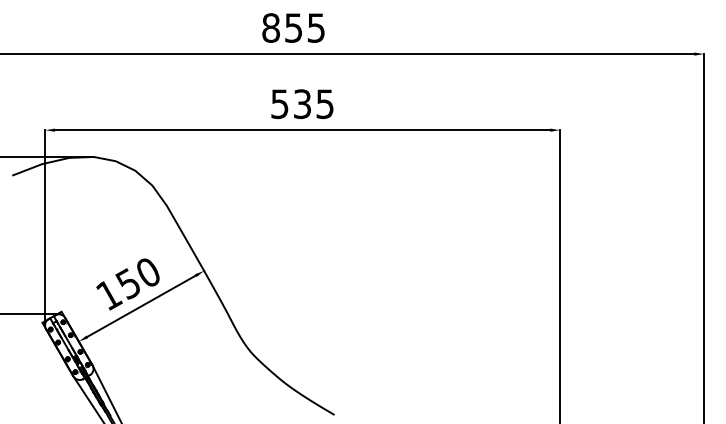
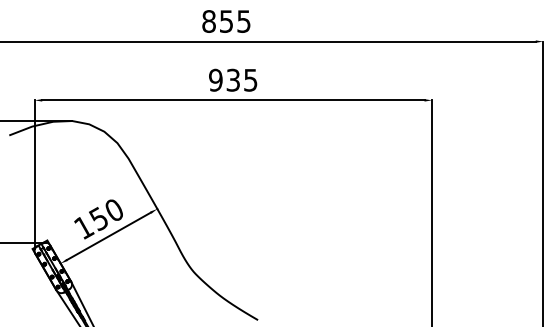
text: (279, 103) -> (215, 79), 535 -> 935

